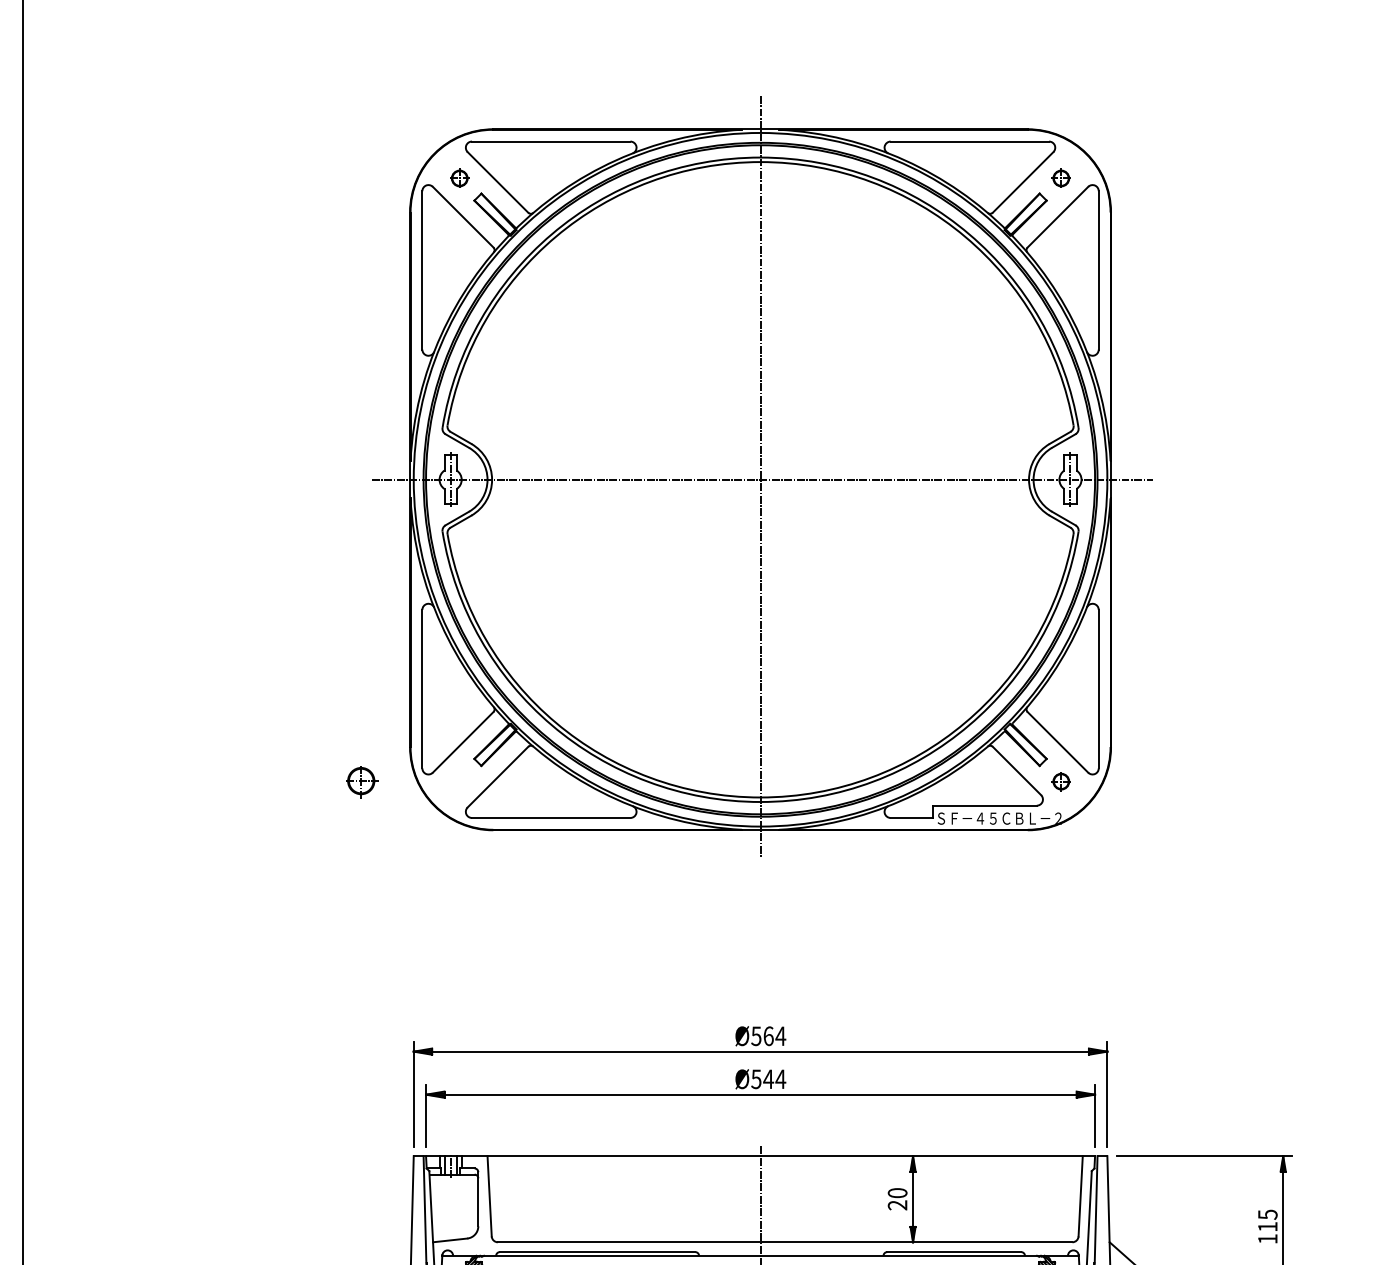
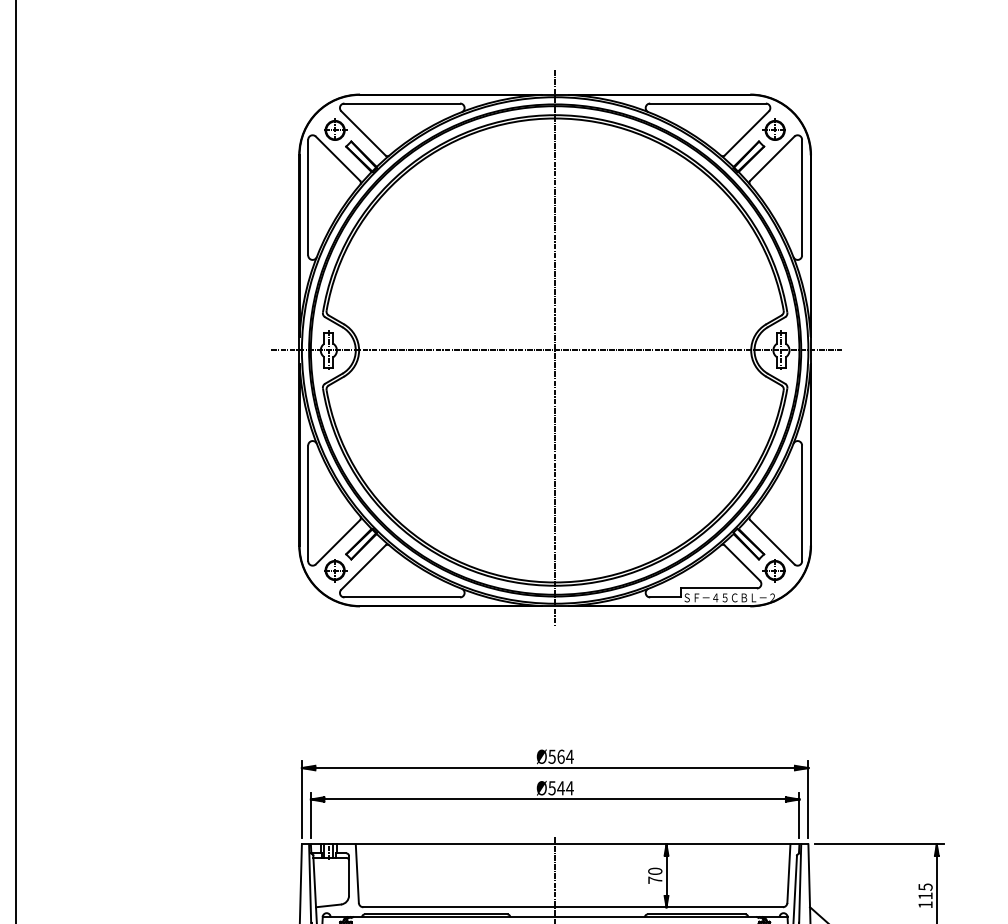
part: (460, 178) -> (336, 130), size x1.67
part: (1060, 178) -> (774, 130), size x1.67
part: (362, 782) -> (336, 571), moved
part: (1060, 782) -> (774, 571), size x1.67
text: (897, 1205) -> (655, 880), 20 -> 70

